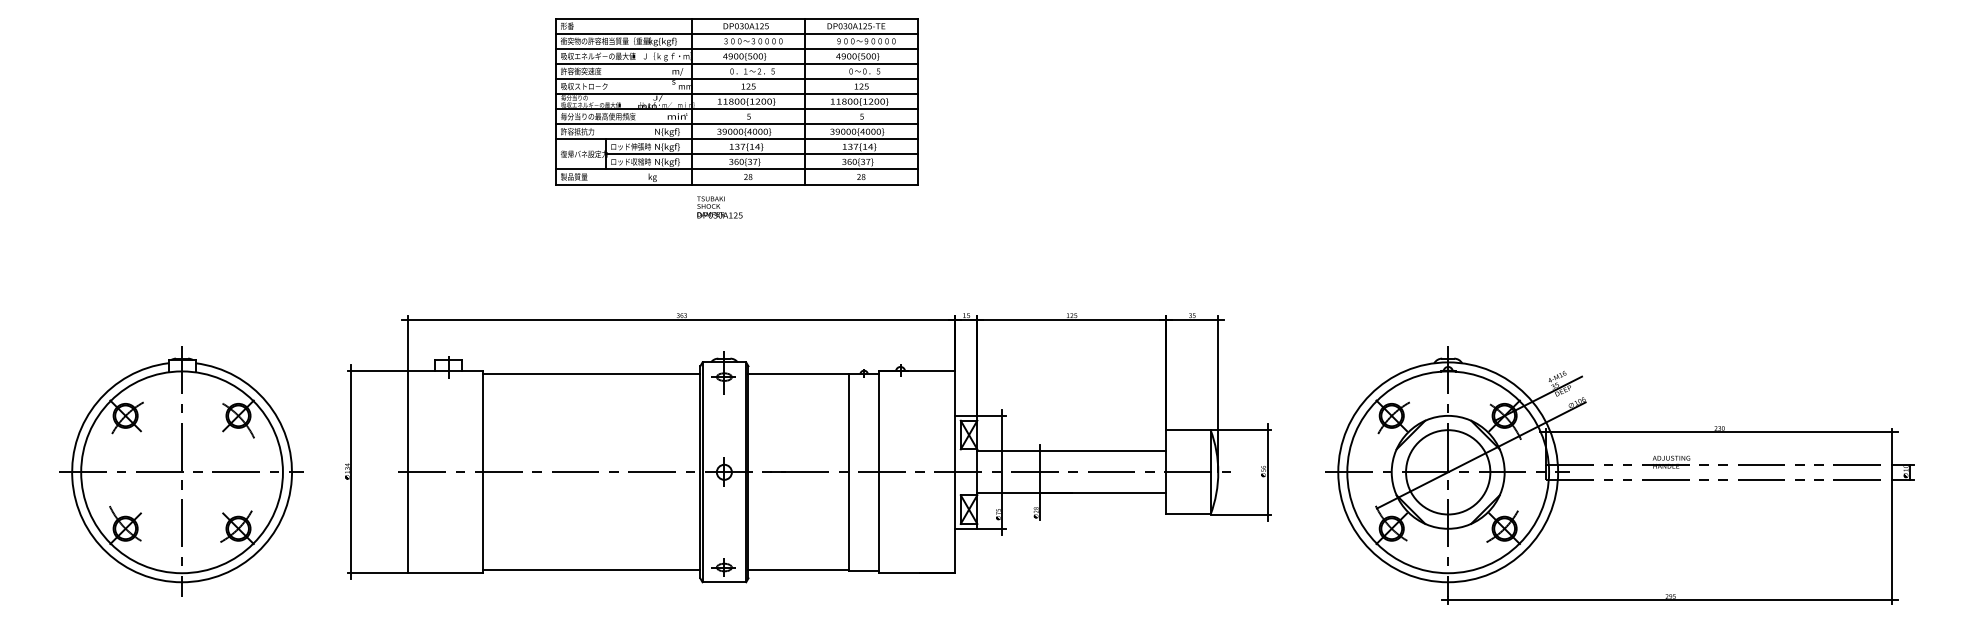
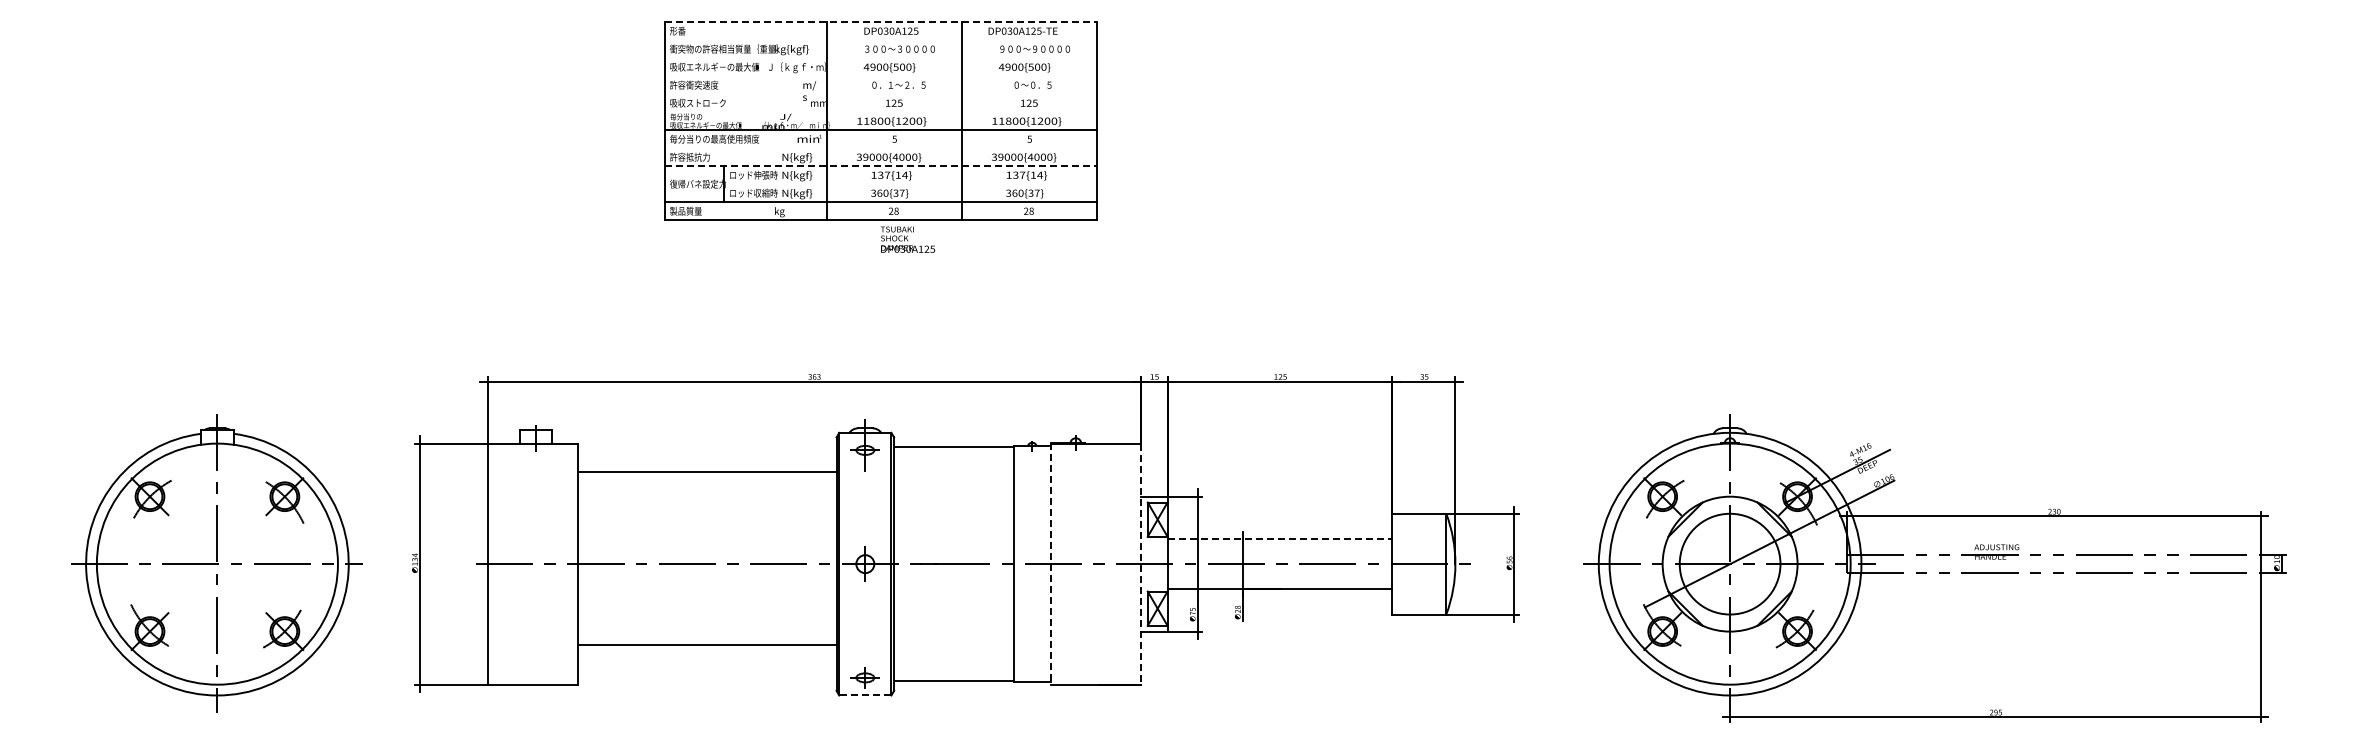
line: (737, 18) -> (881, 22), solid -> dashed
line: (737, 34) -> (880, 40), removed
line: (737, 49) -> (880, 58), removed
line: (737, 64) -> (880, 76), removed
line: (737, 79) -> (880, 94), removed
line: (737, 94) -> (880, 112), removed
line: (737, 124) -> (880, 148), removed
line: (737, 139) -> (881, 166), solid -> dashed
line: (762, 154) -> (910, 184), removed
text: (720, 207) -> (908, 239), moved
line: (591, 374) -> (706, 472), moved
line: (1071, 450) -> (1280, 538), solid -> dashed
line: (879, 471) -> (1050, 563), solid -> dashed
line: (954, 472) -> (1140, 564), solid -> dashed
line: (591, 570) -> (706, 645), moved
line: (723, 582) -> (864, 695), solid -> dashed

